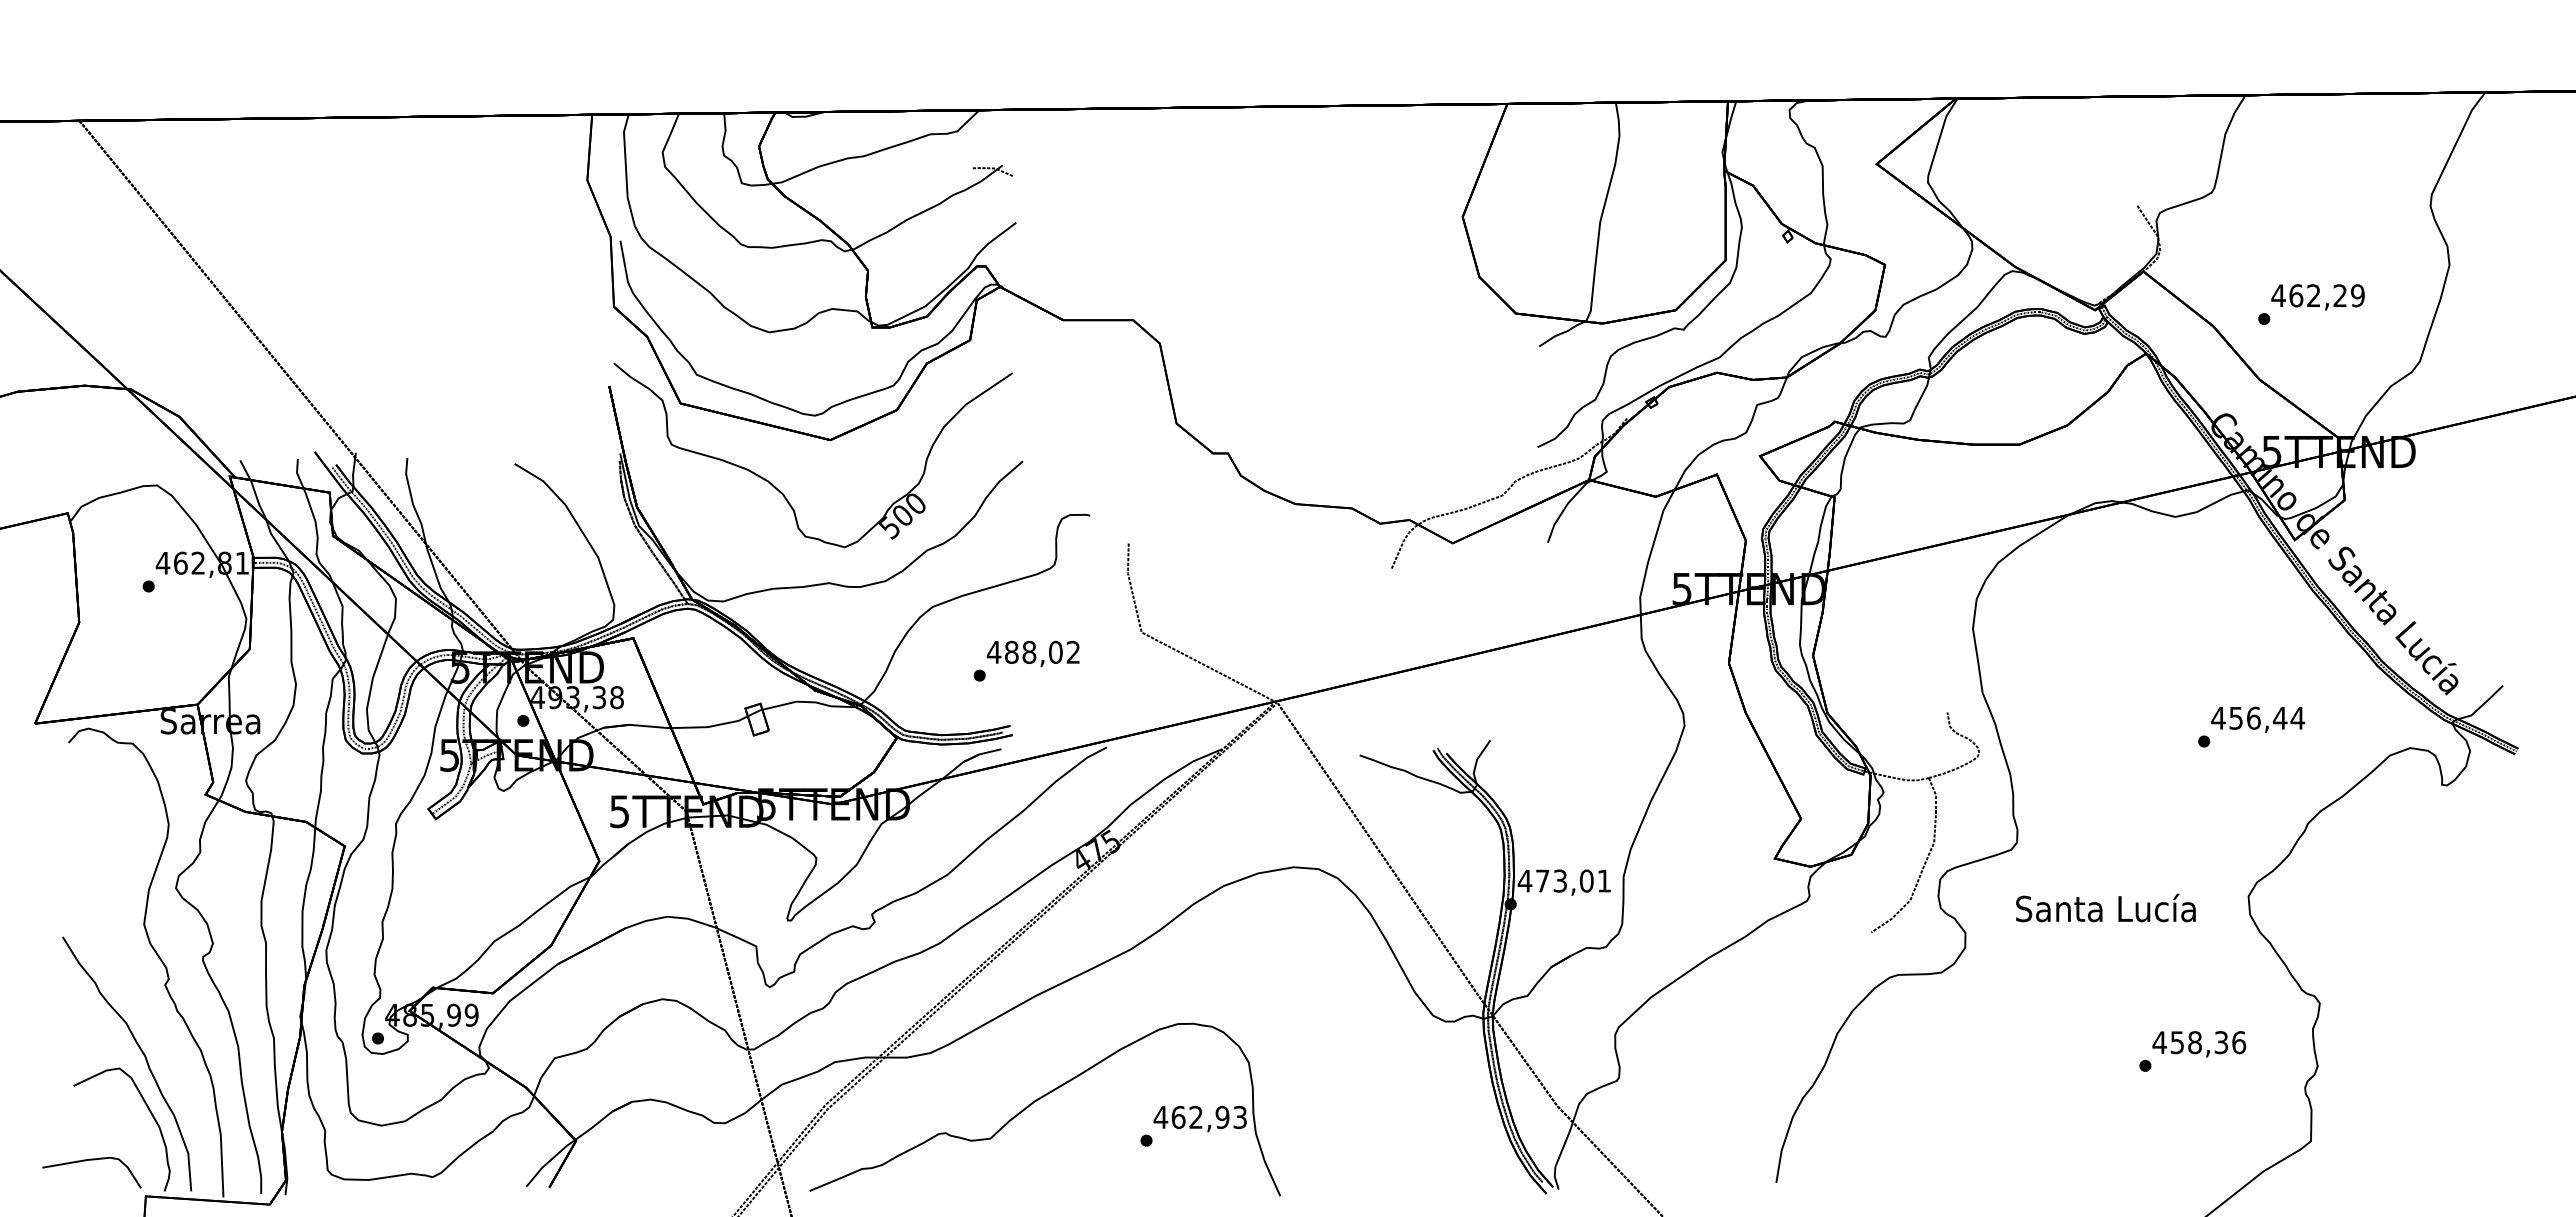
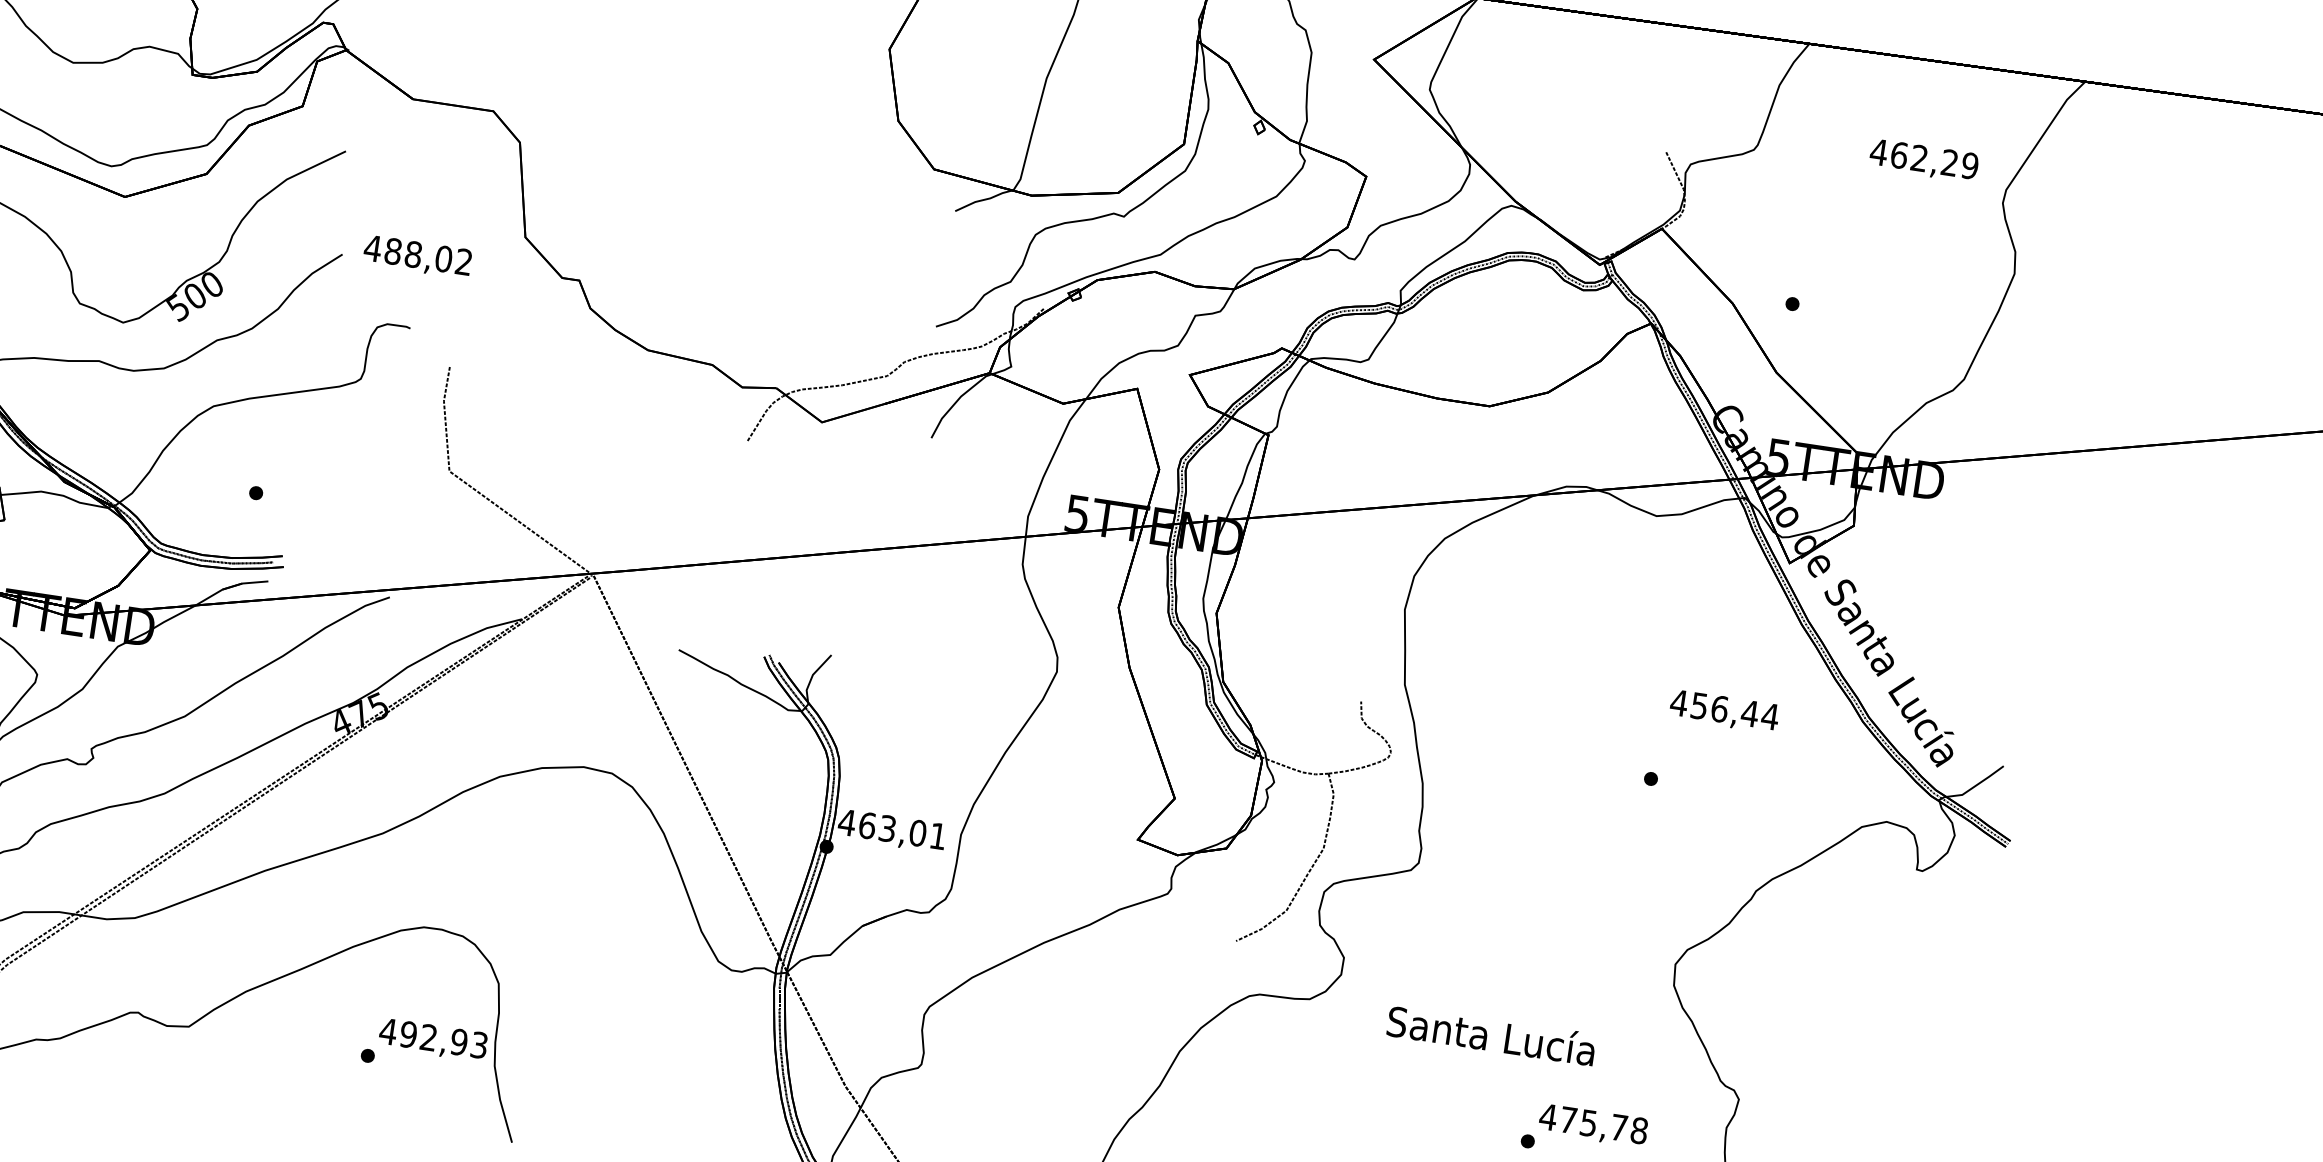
text: (2317, 297) -> (1923, 160), moved
text: (1032, 653) -> (416, 256), moved
text: (2258, 719) -> (1724, 711), moved
text: (1542, 880) -> (867, 824), 473,01 -> 463,01
text: (2105, 907) -> (1491, 1034), moved
text: (2208, 1042) -> (1604, 1125), 458,36 -> 475,78
text: (1178, 1117) -> (408, 1034), 462,93 -> 492,93

